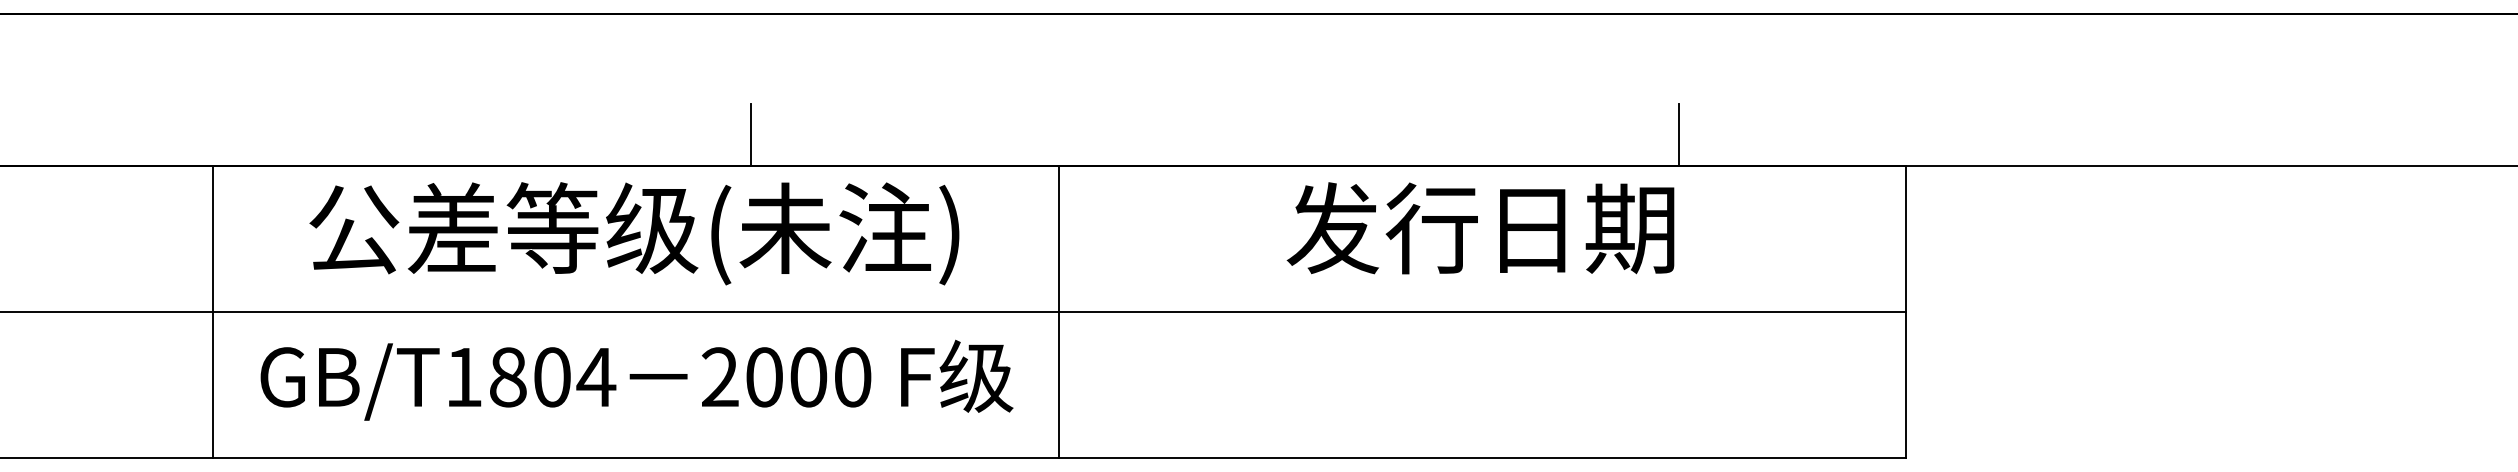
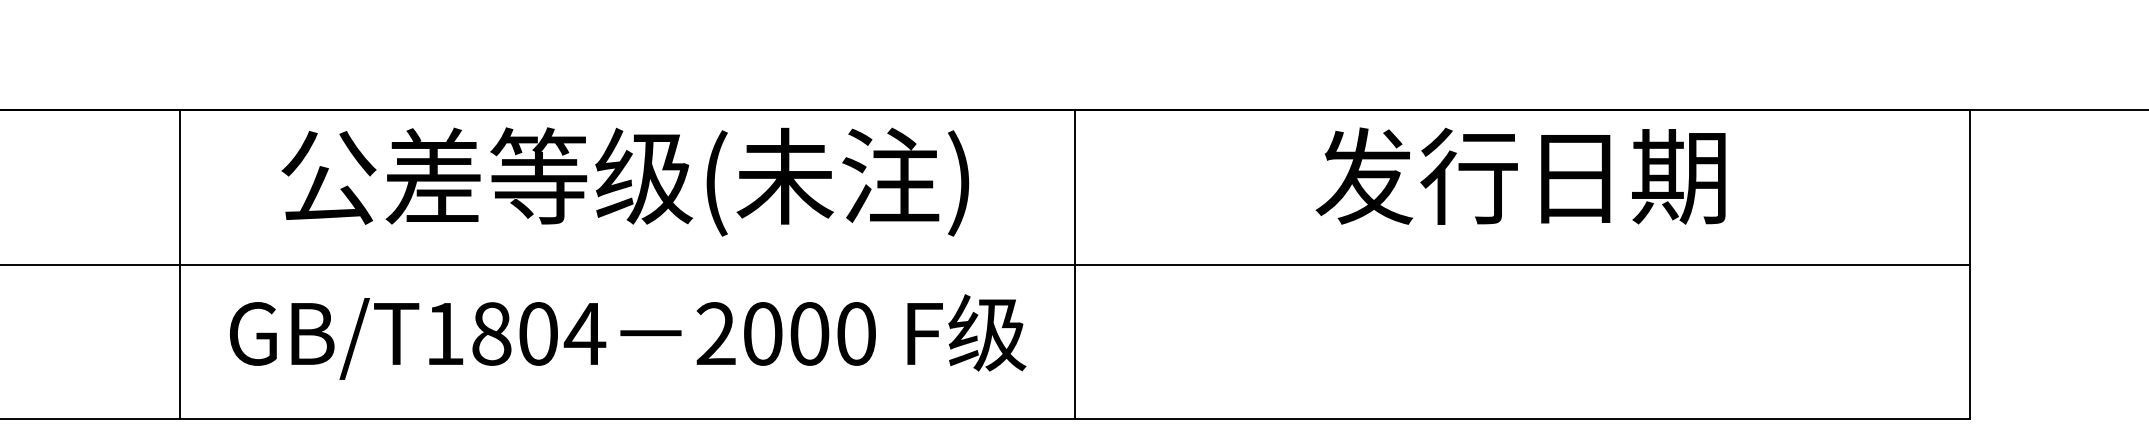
line: (750, 135) -> (748, 78), removed
line: (1678, 135) -> (1730, 78), removed

